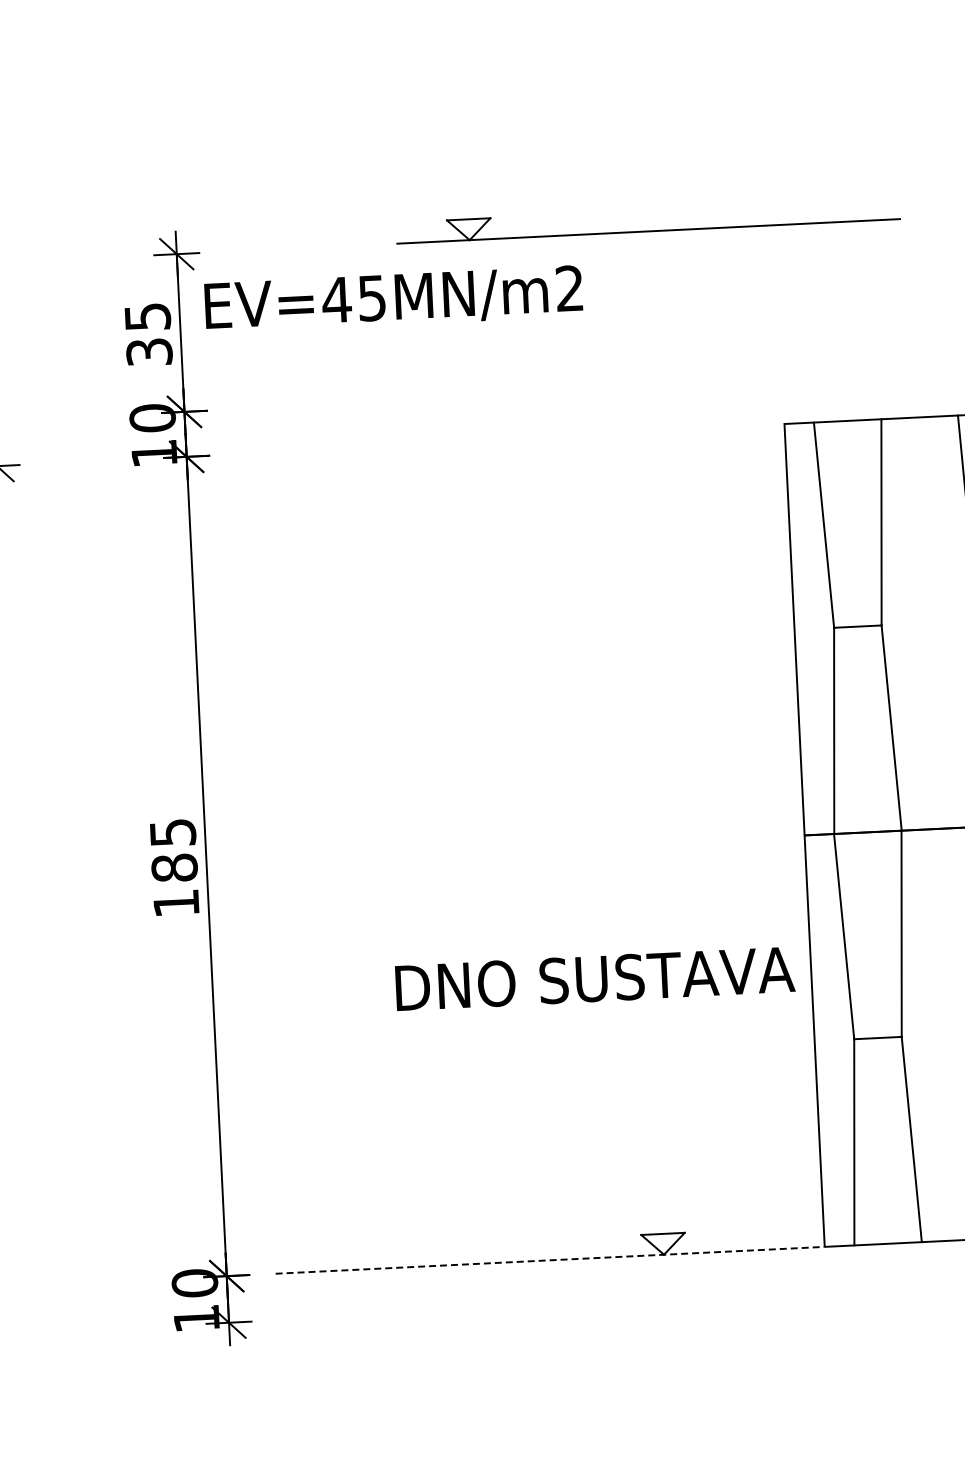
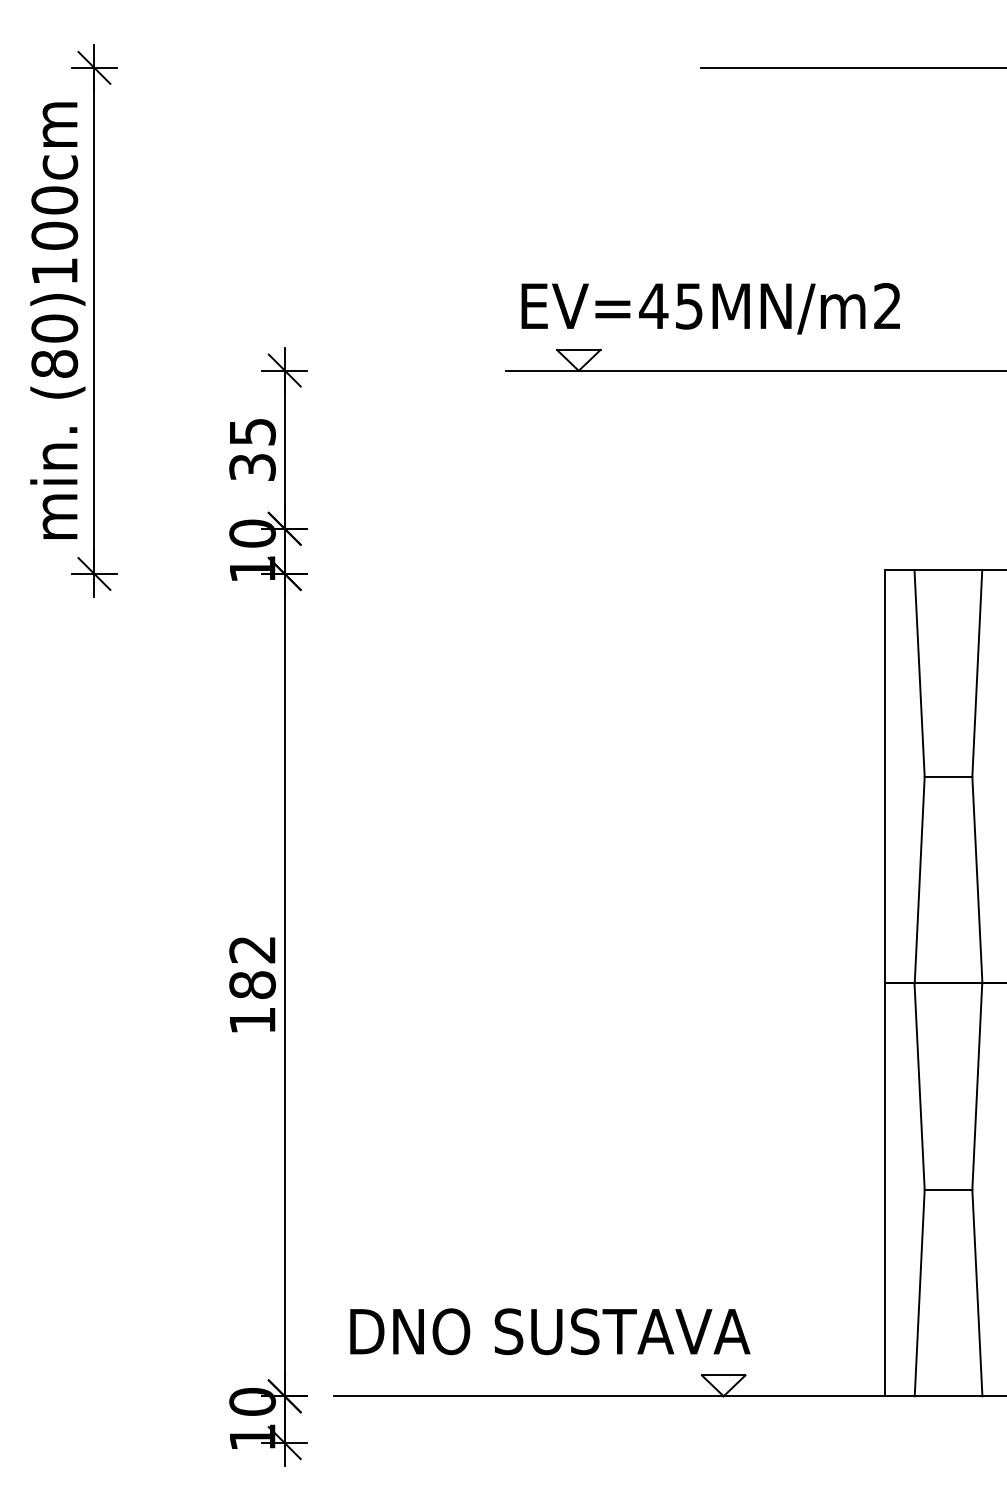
text: (393, 299) -> (710, 308), moved
text: (172, 832) -> (252, 949), 185 -> 182
text: (595, 978) -> (550, 1331), moved
line: (550, 1260) -> (609, 1396), dashed -> solid

